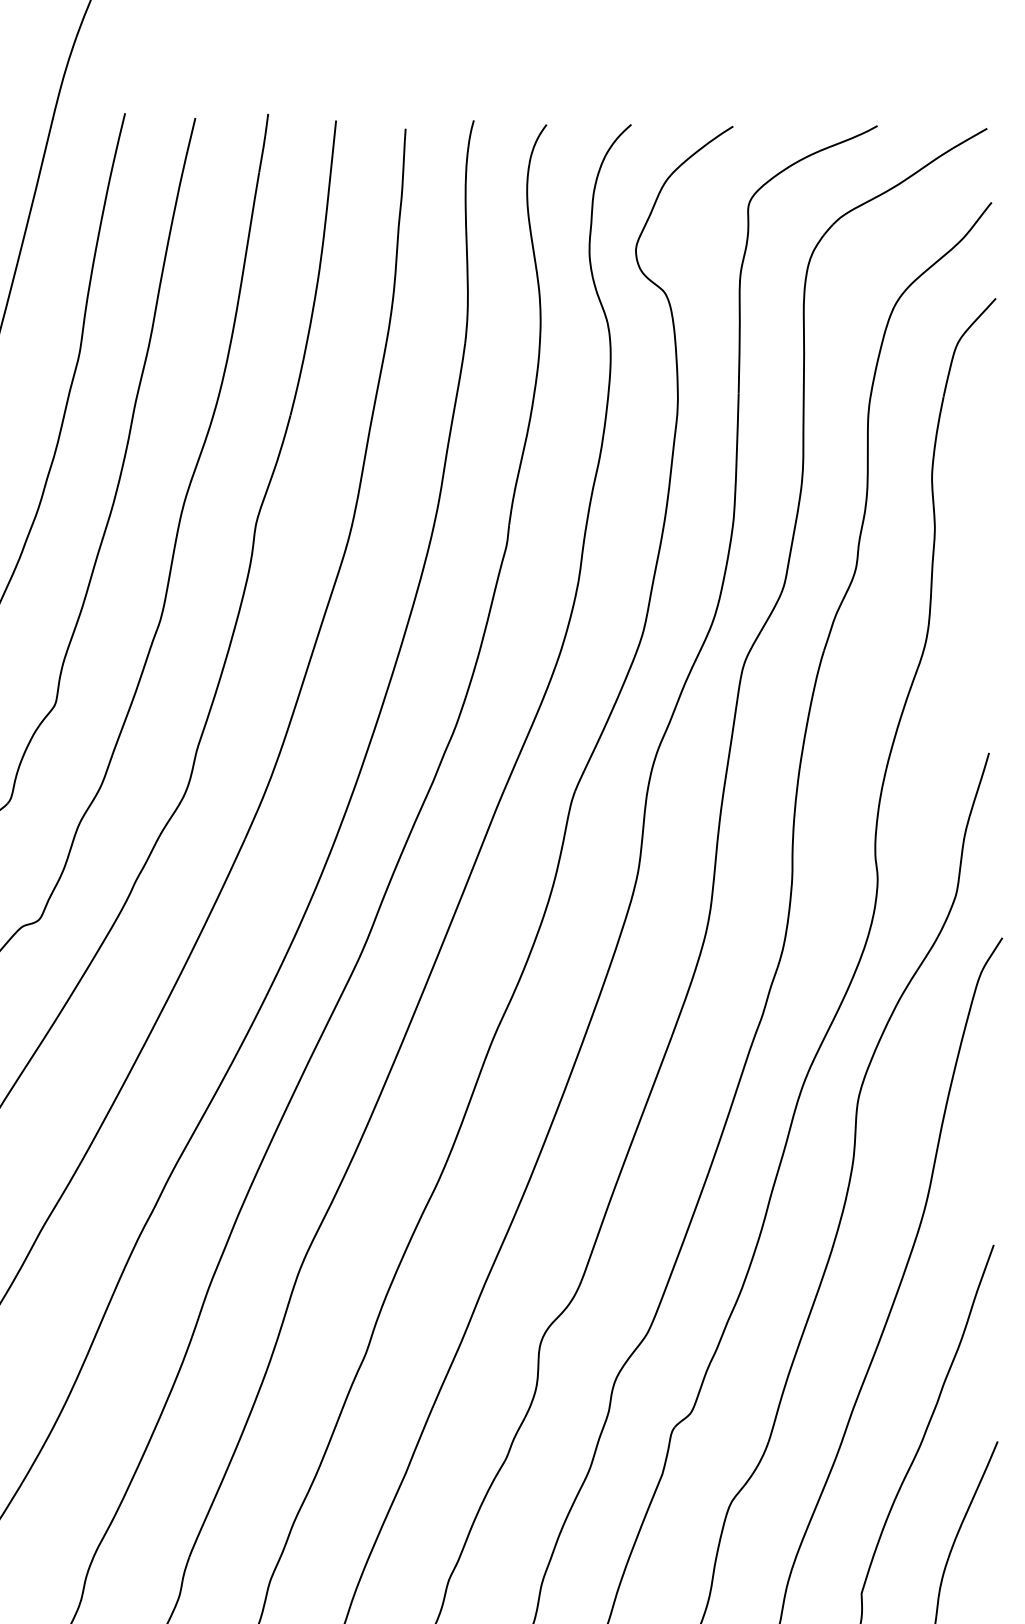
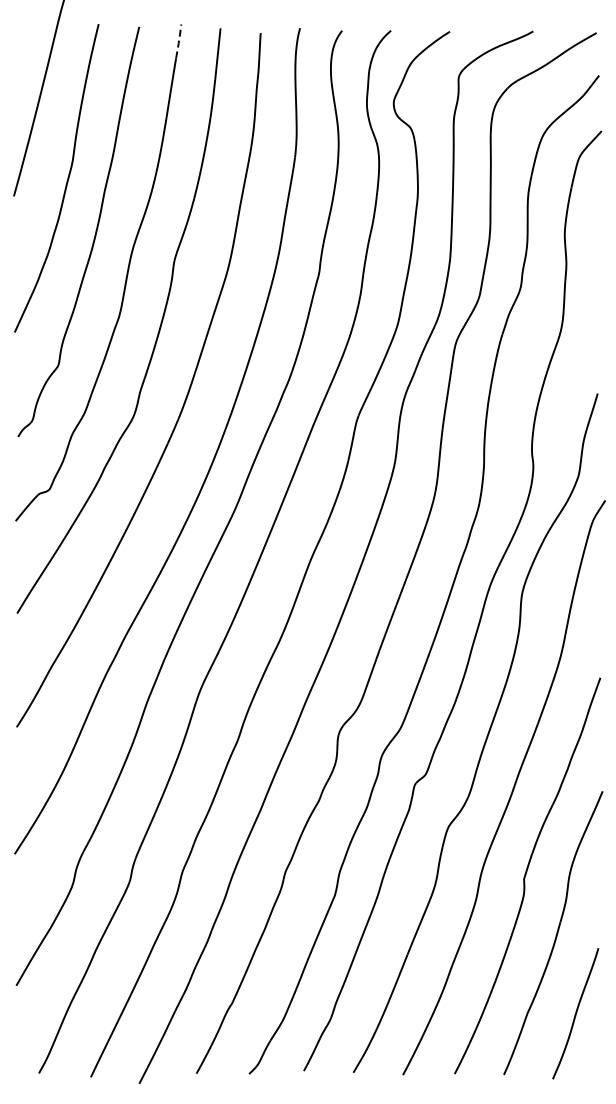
line: (265, 141) -> (179, 40), solid -> dashed

